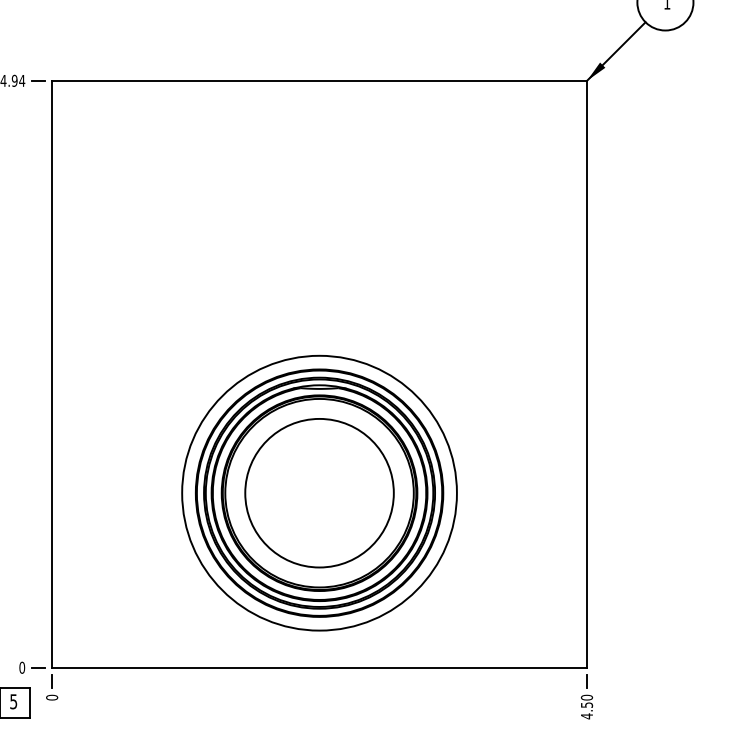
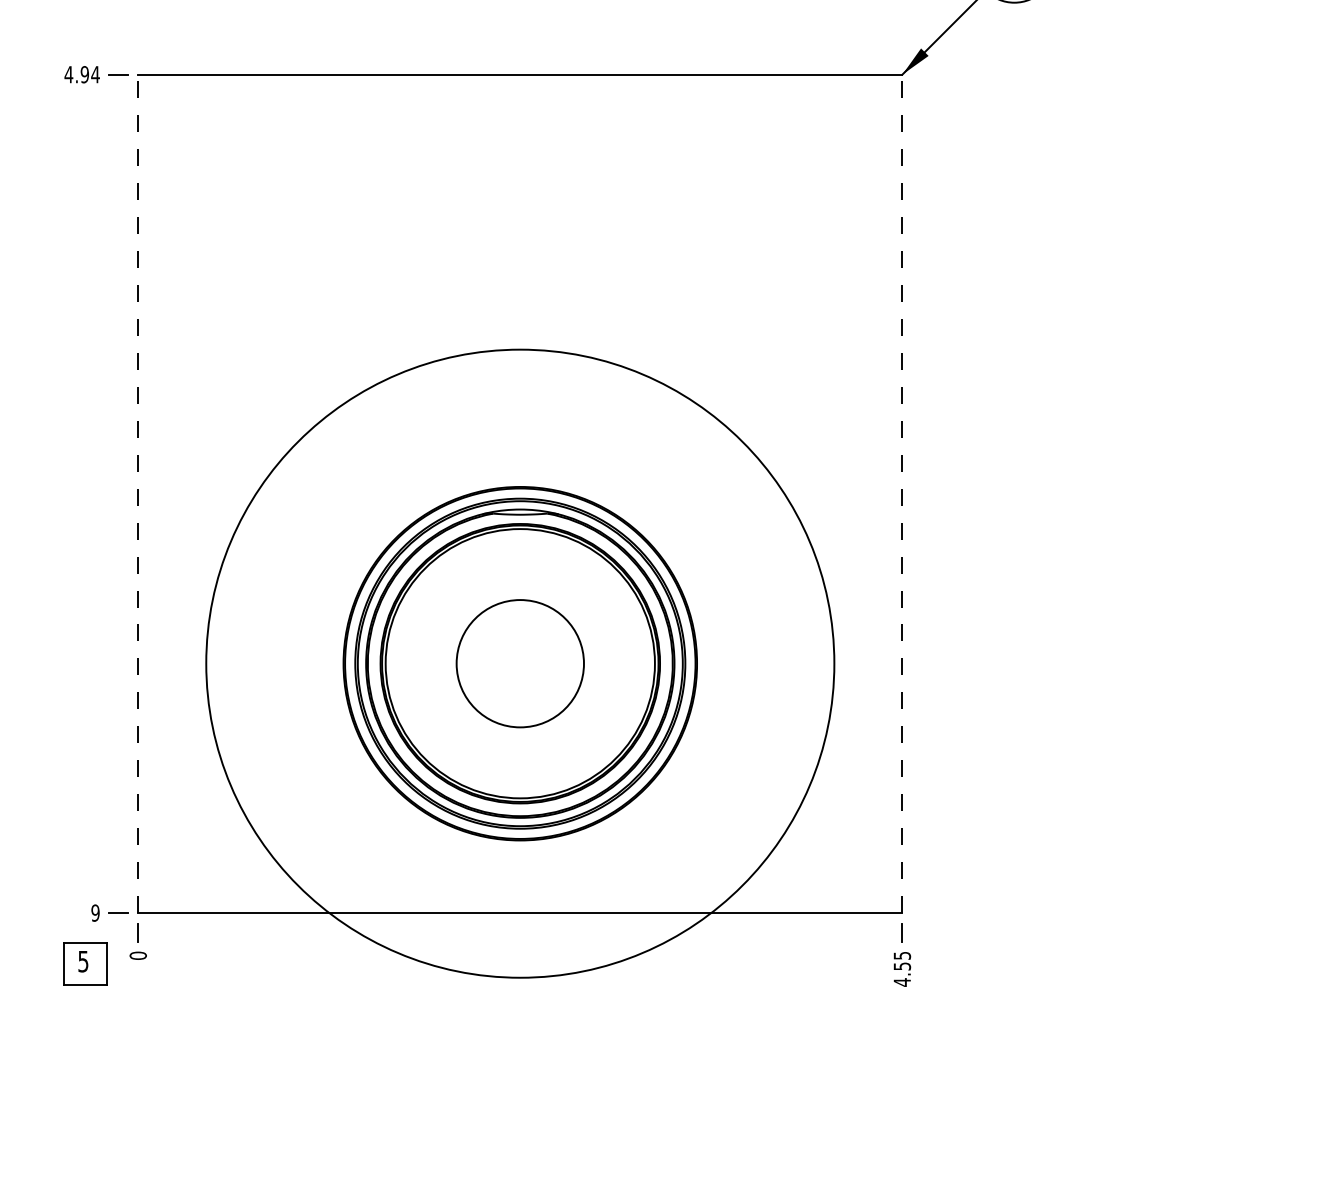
line: (52, 374) -> (138, 493), solid -> dashed
line: (587, 374) -> (902, 493), solid -> dashed
circle: (319, 493) -> (520, 663), size x0.6
circle: (319, 493) -> (520, 663), size x1.6
text: (22, 667) -> (95, 912), 0 -> 9
text: (587, 697) -> (902, 955), 4.50 -> 4.55

